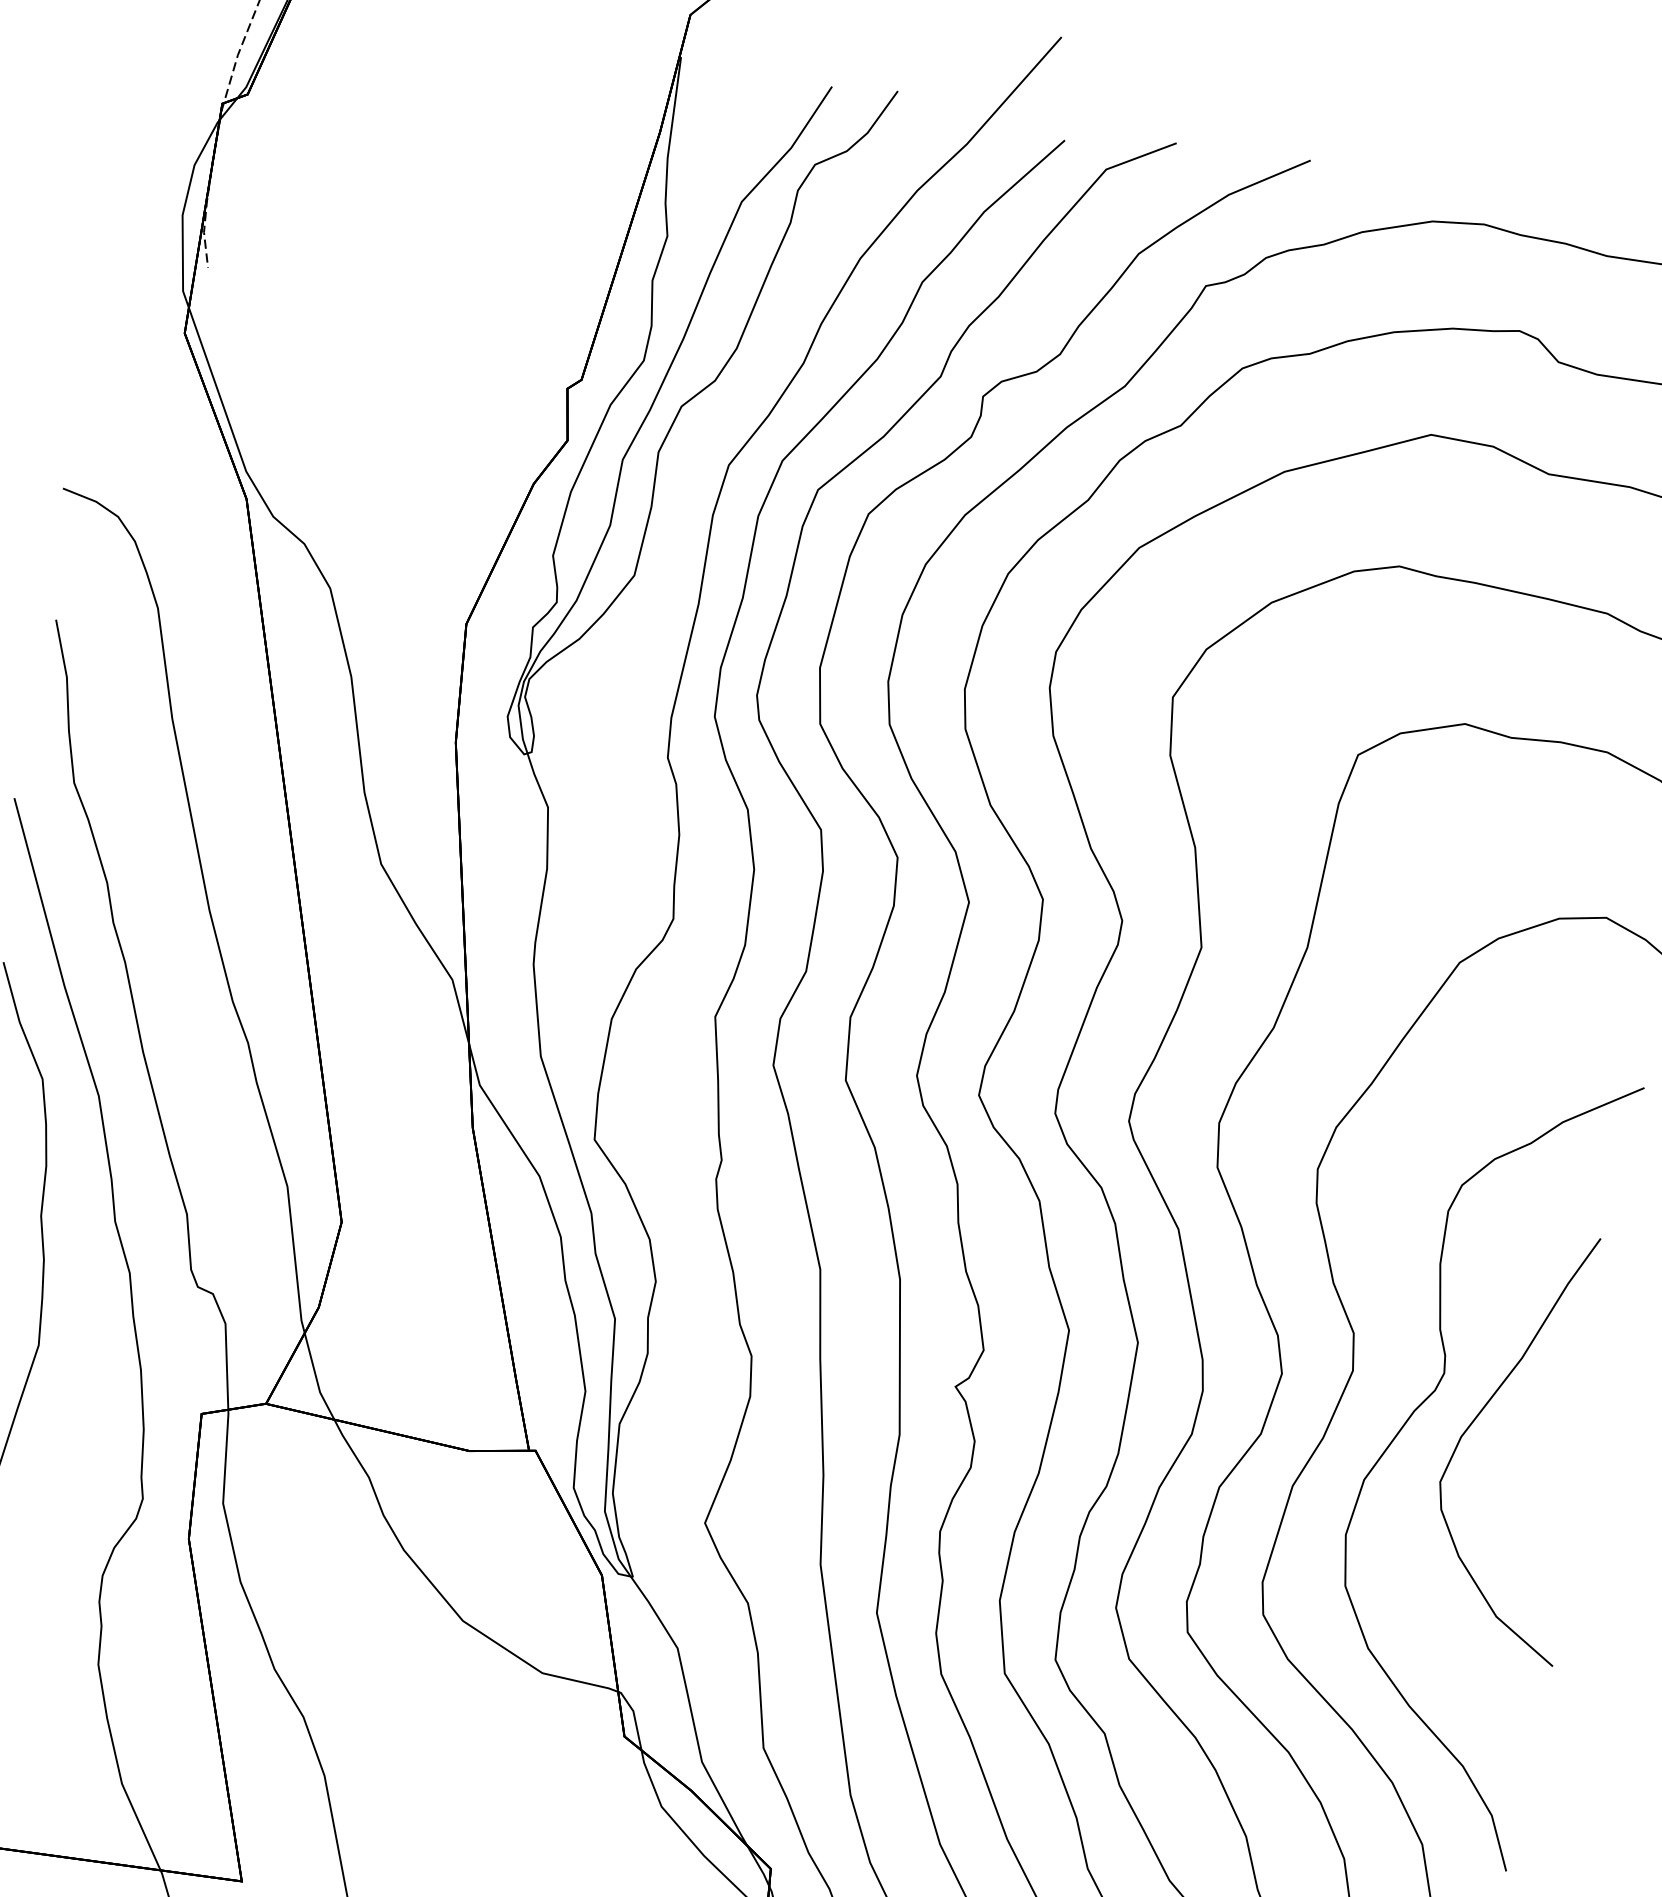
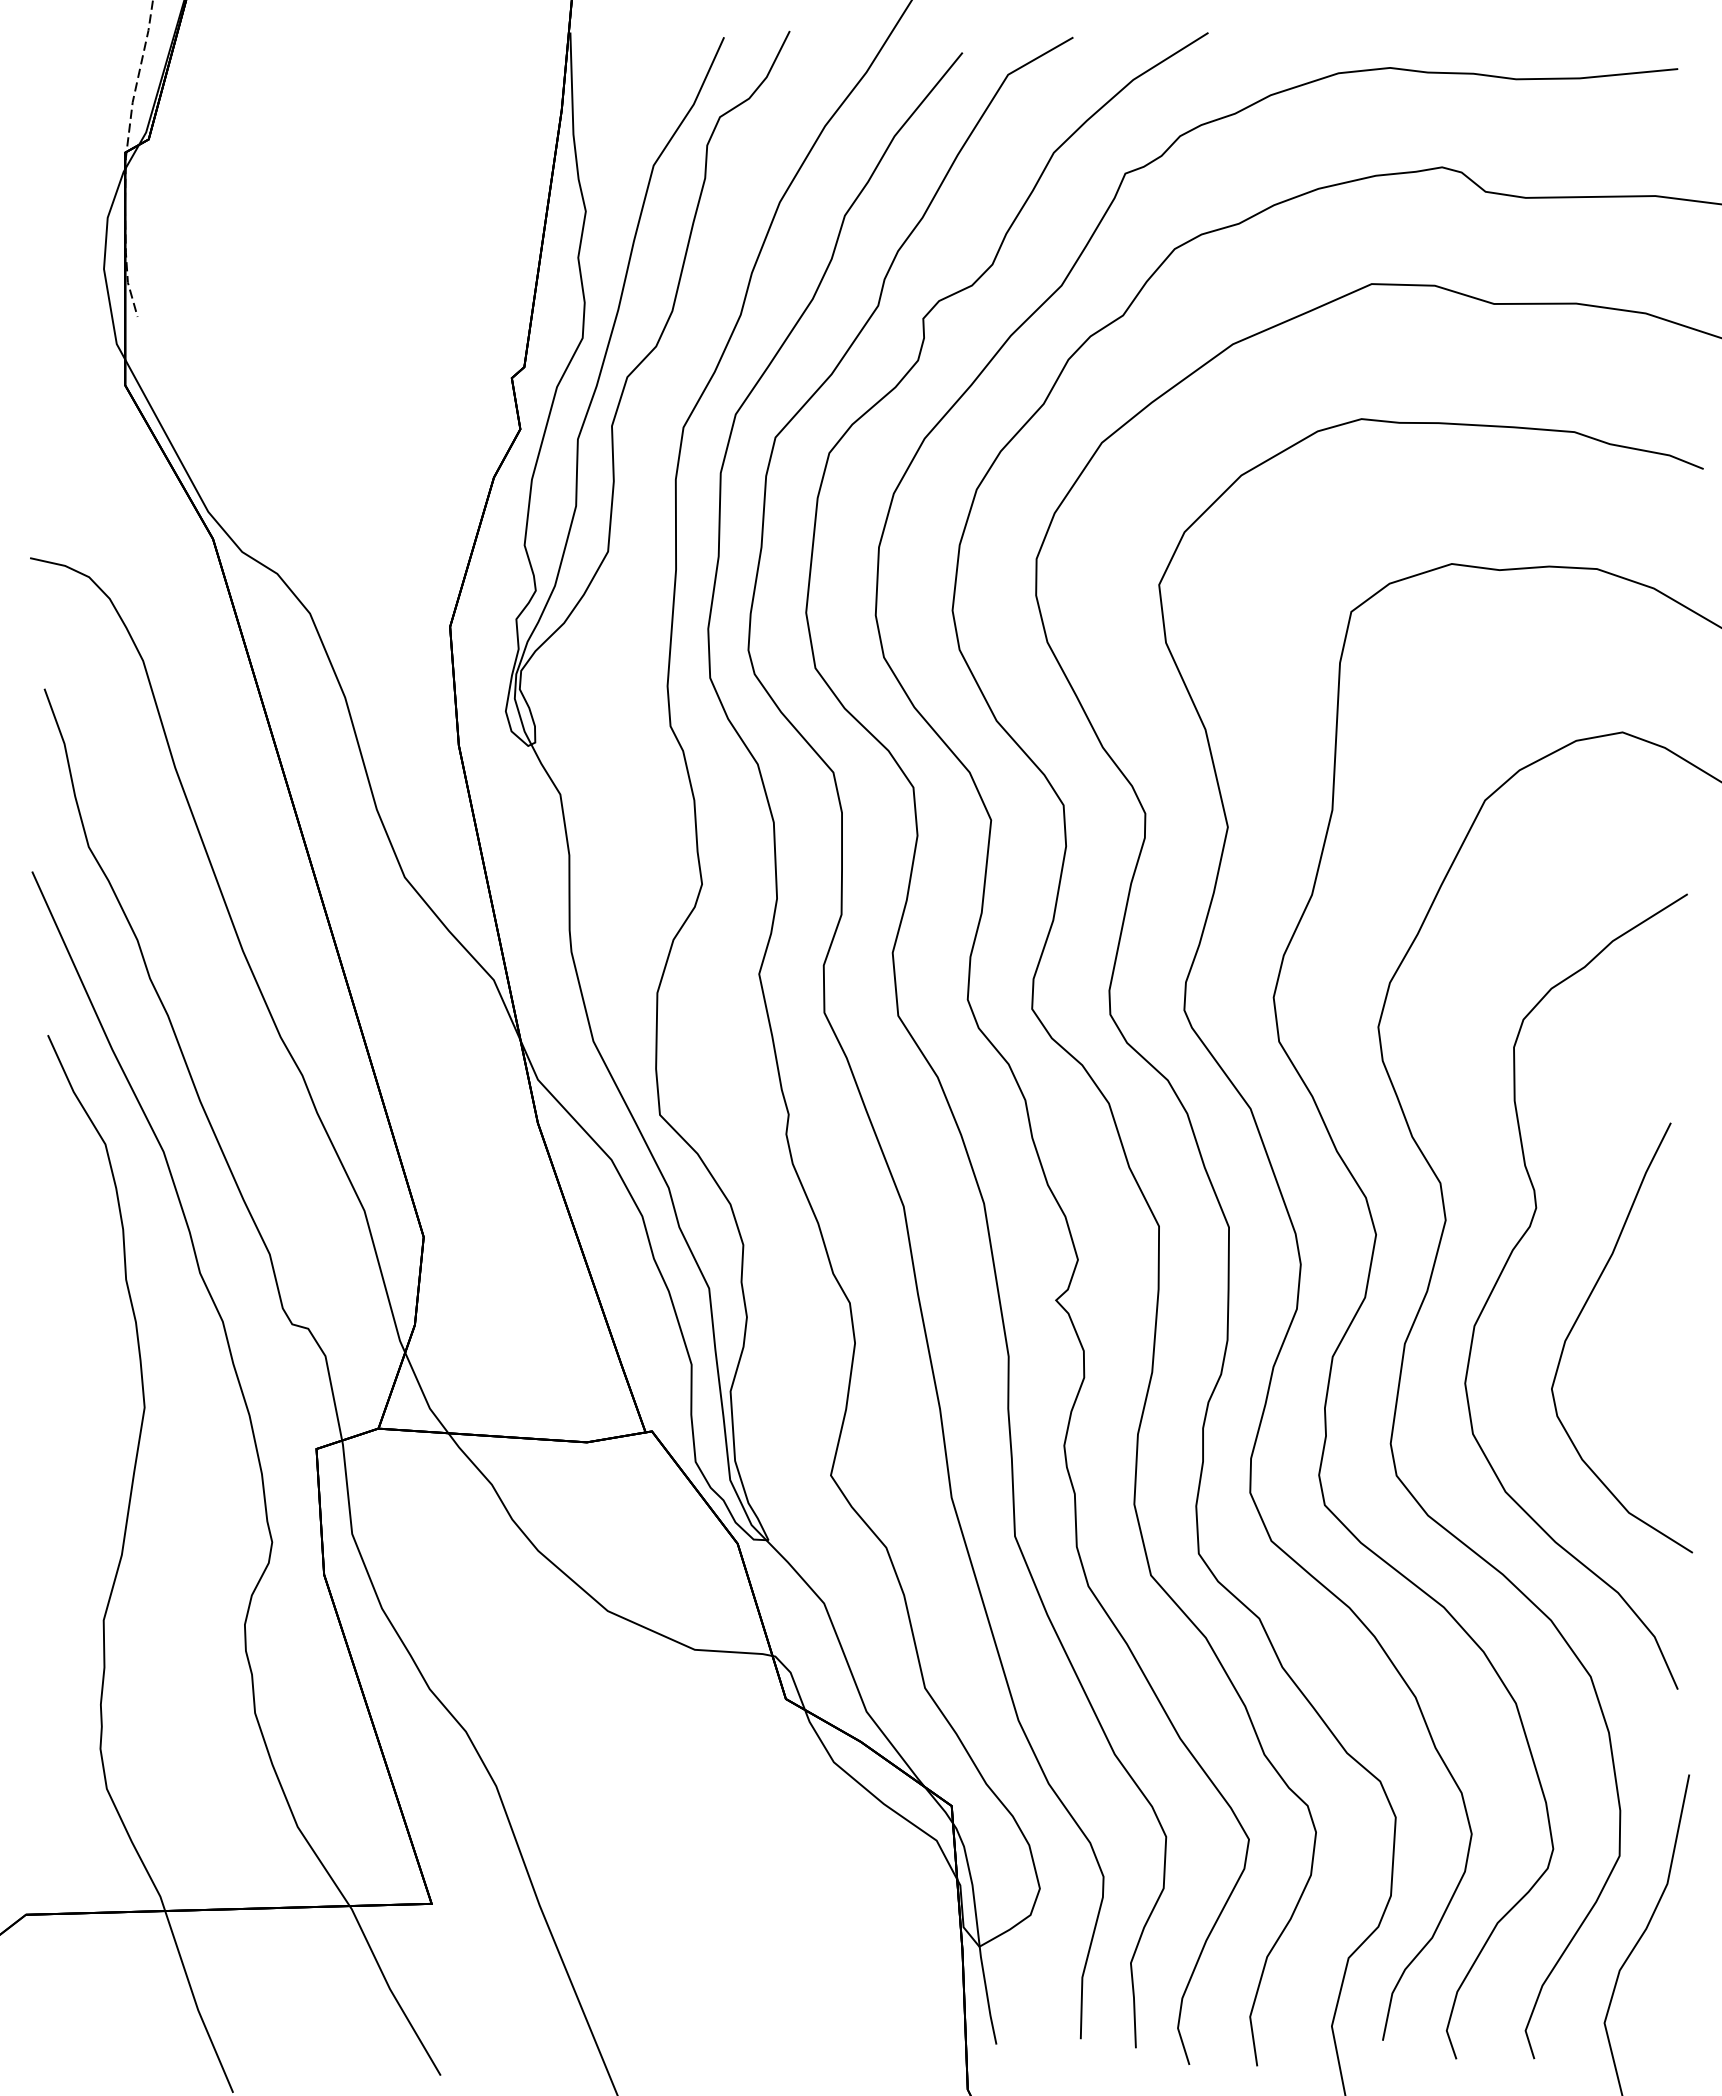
part: (1480, 1414) -> (1580, 1315), moved

